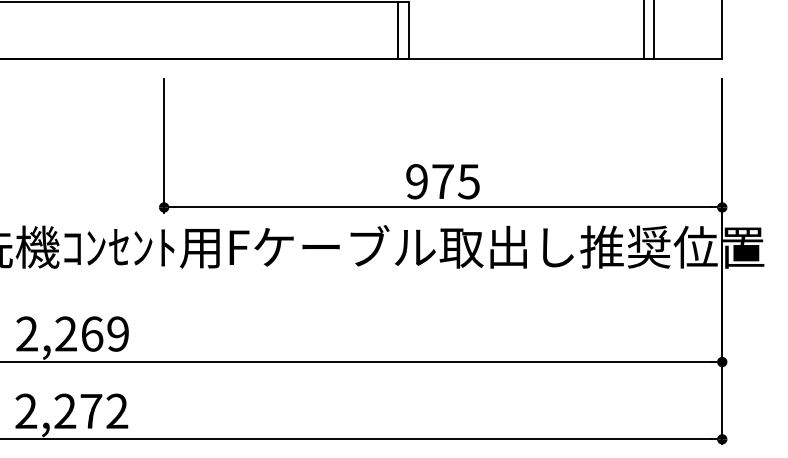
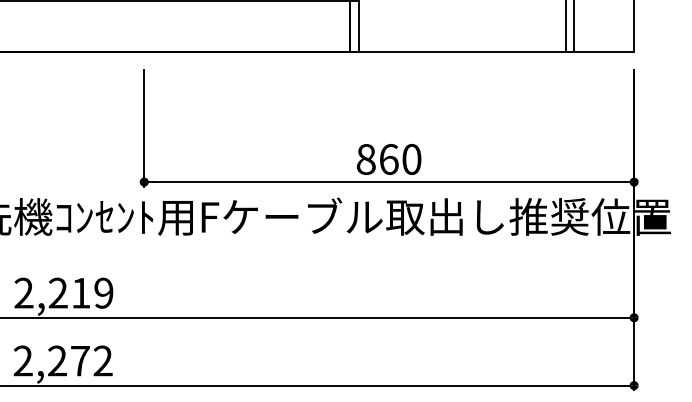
text: (442, 181) -> (388, 159), 975 -> 860
text: (92, 333) -> (81, 292), 2,269 -> 2,219

